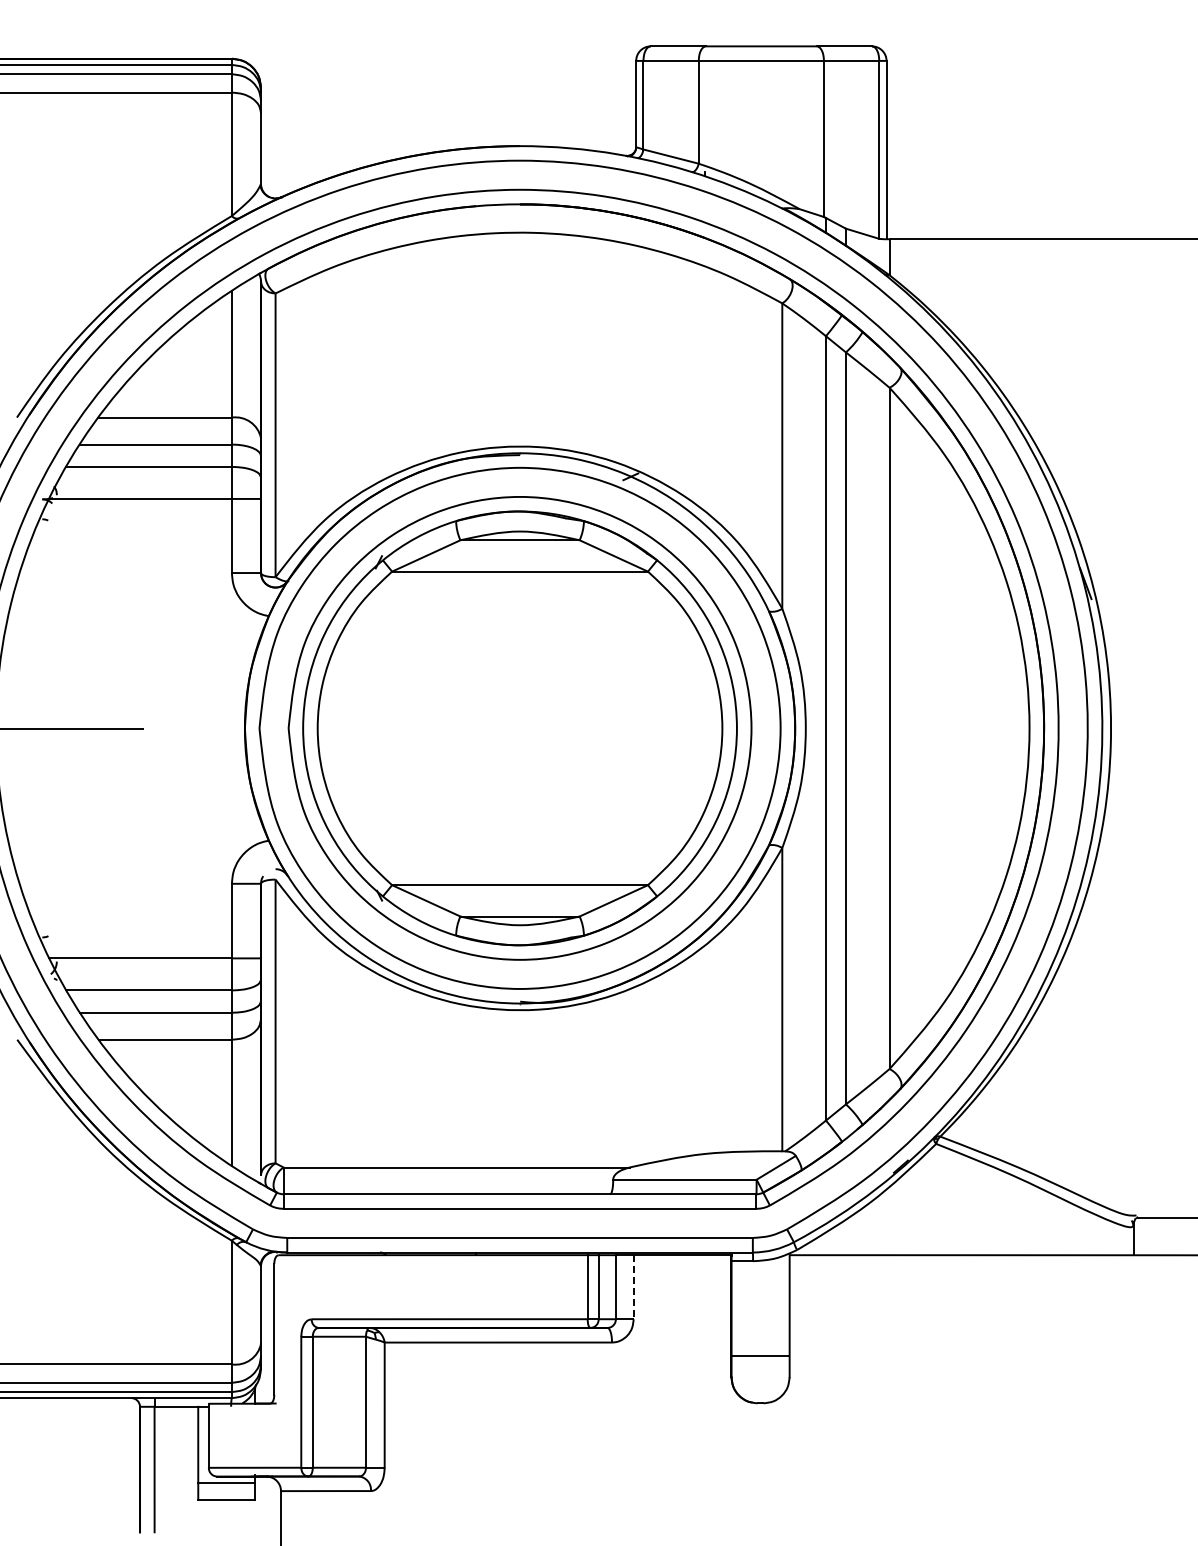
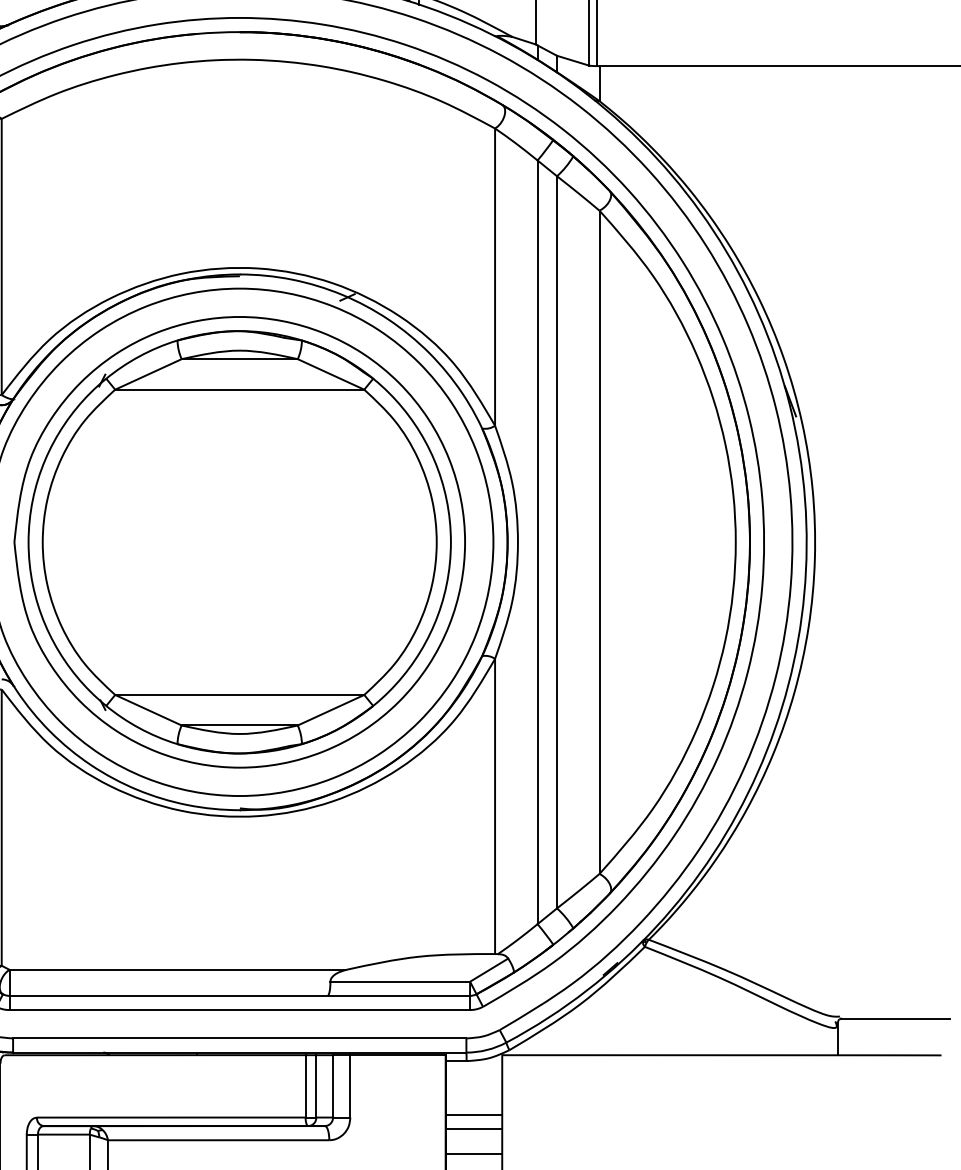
line: (633, 1287) -> (350, 1086), dashed -> solid
line: (760, 1316) -> (473, 1114), added
line: (760, 1331) -> (473, 1129), added

